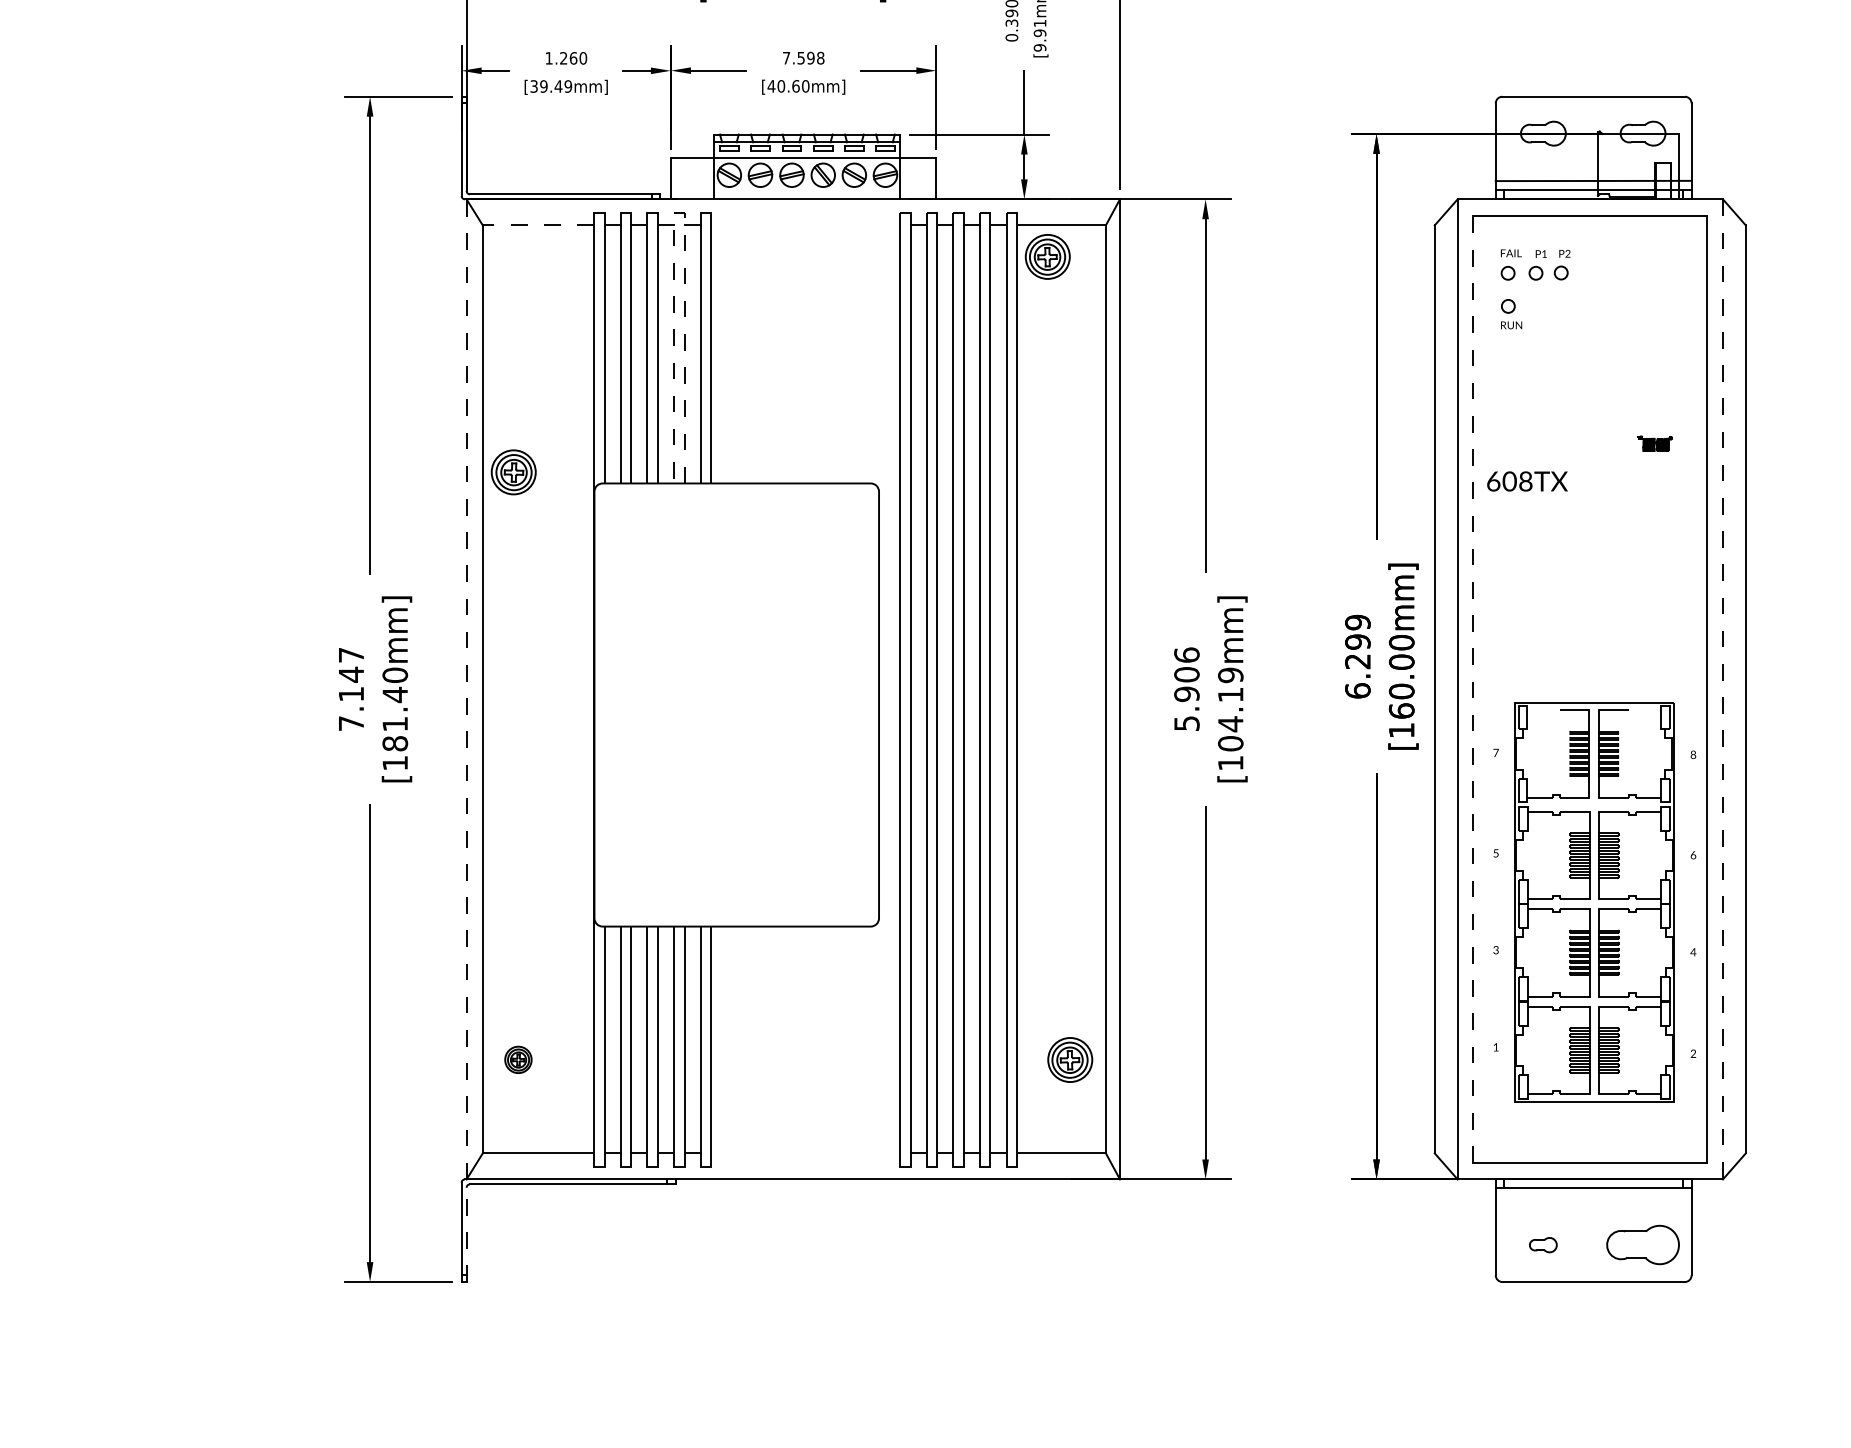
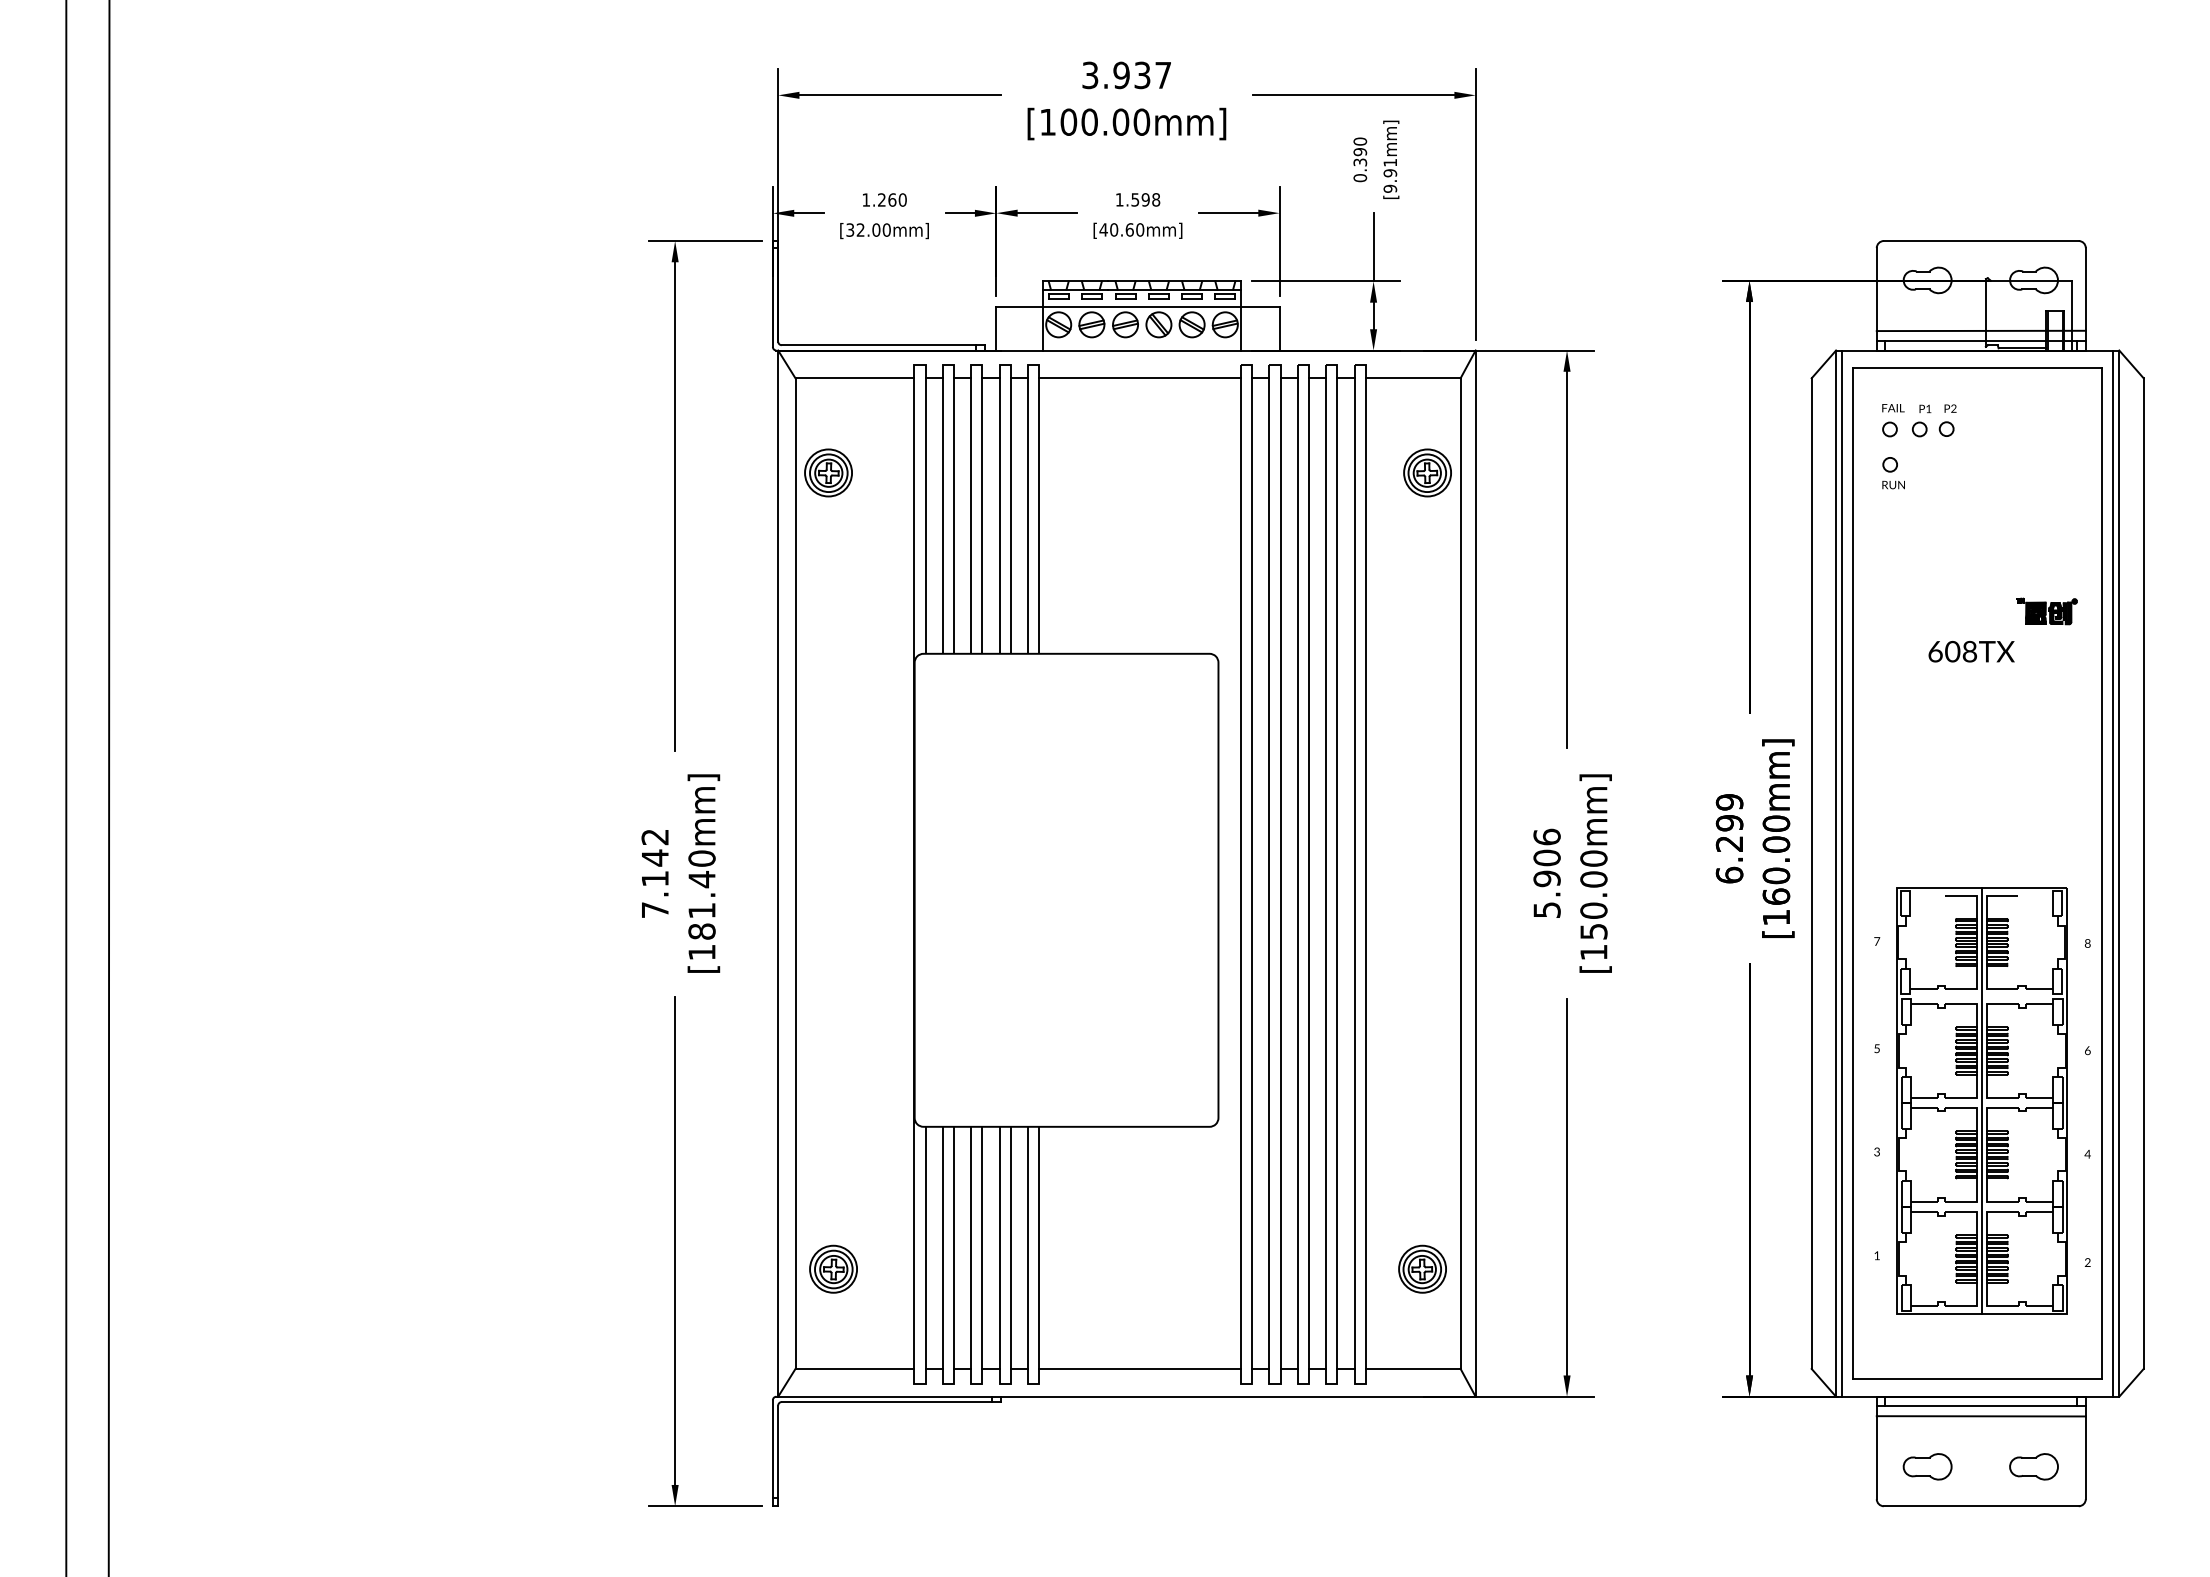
text: (786, 57) -> (1119, 199), 7.598 -> 1.598
text: (555, 85) -> (873, 229), [39.49mm] -> [32.00mm]
line: (679, 212) -> (1005, 364), dashed -> solid
line: (538, 225) -> (854, 378), dashed -> solid
line: (805, 225) -> (1139, 378), added
part: (1047, 256) -> (1427, 472), moved
part: (1654, 443) -> (2046, 611), size x1.67
part: (513, 471) -> (828, 472), moved
text: (1527, 481) -> (1971, 651), moved
text: (350, 655) -> (654, 837), 7.147 -> 7.142
line: (466, 689) -> (778, 873), dashed -> solid
line: (1463, 689) -> (1842, 873), added
line: (1473, 689) -> (1852, 873), dashed -> solid
line: (1717, 689) -> (2113, 873), added
line: (1723, 690) -> (2119, 874), dashed -> solid
text: (1230, 708) -> (1593, 894), [104.19mm] -> [150.00mm]
line: (1594, 902) -> (1982, 1101), added
part: (518, 1059) -> (833, 1268), size x1.67
line: (805, 1152) -> (1139, 1368), added
line: (1592, 1197) -> (1980, 1416), added
line: (466, 1234) -> (778, 1455), dashed -> solid
part: (1543, 1244) -> (1927, 1466), size x1.67
part: (1642, 1244) -> (2033, 1466), size x0.62

